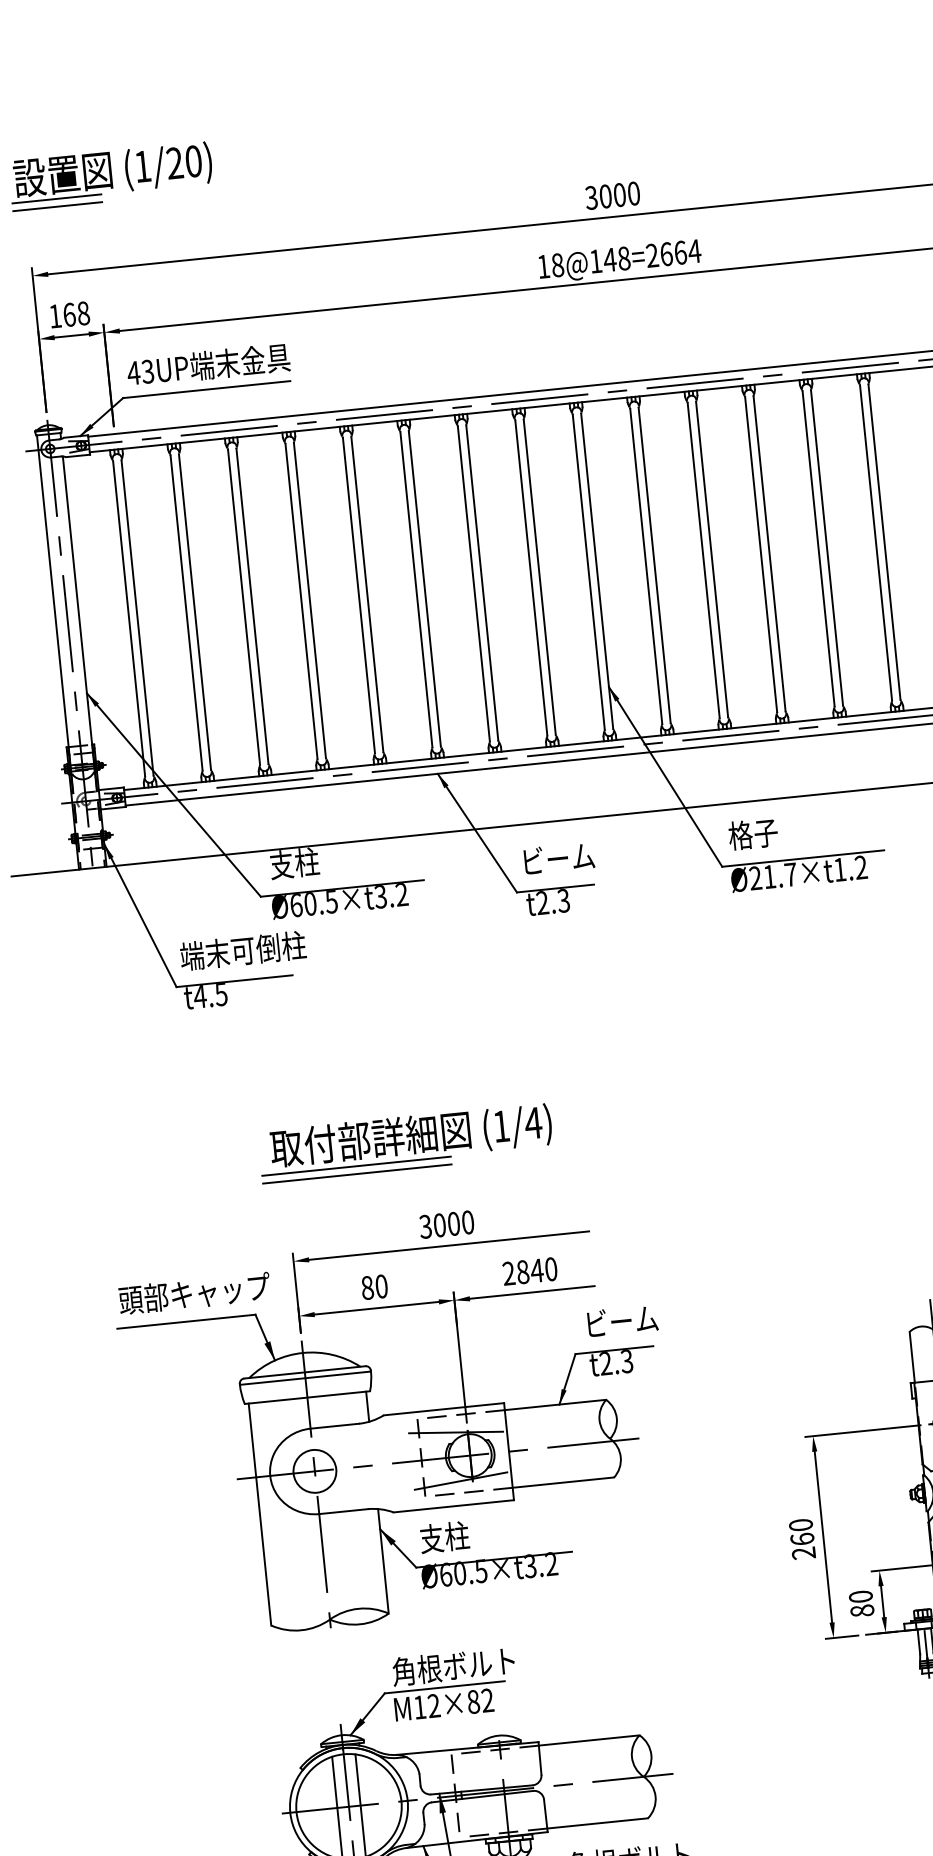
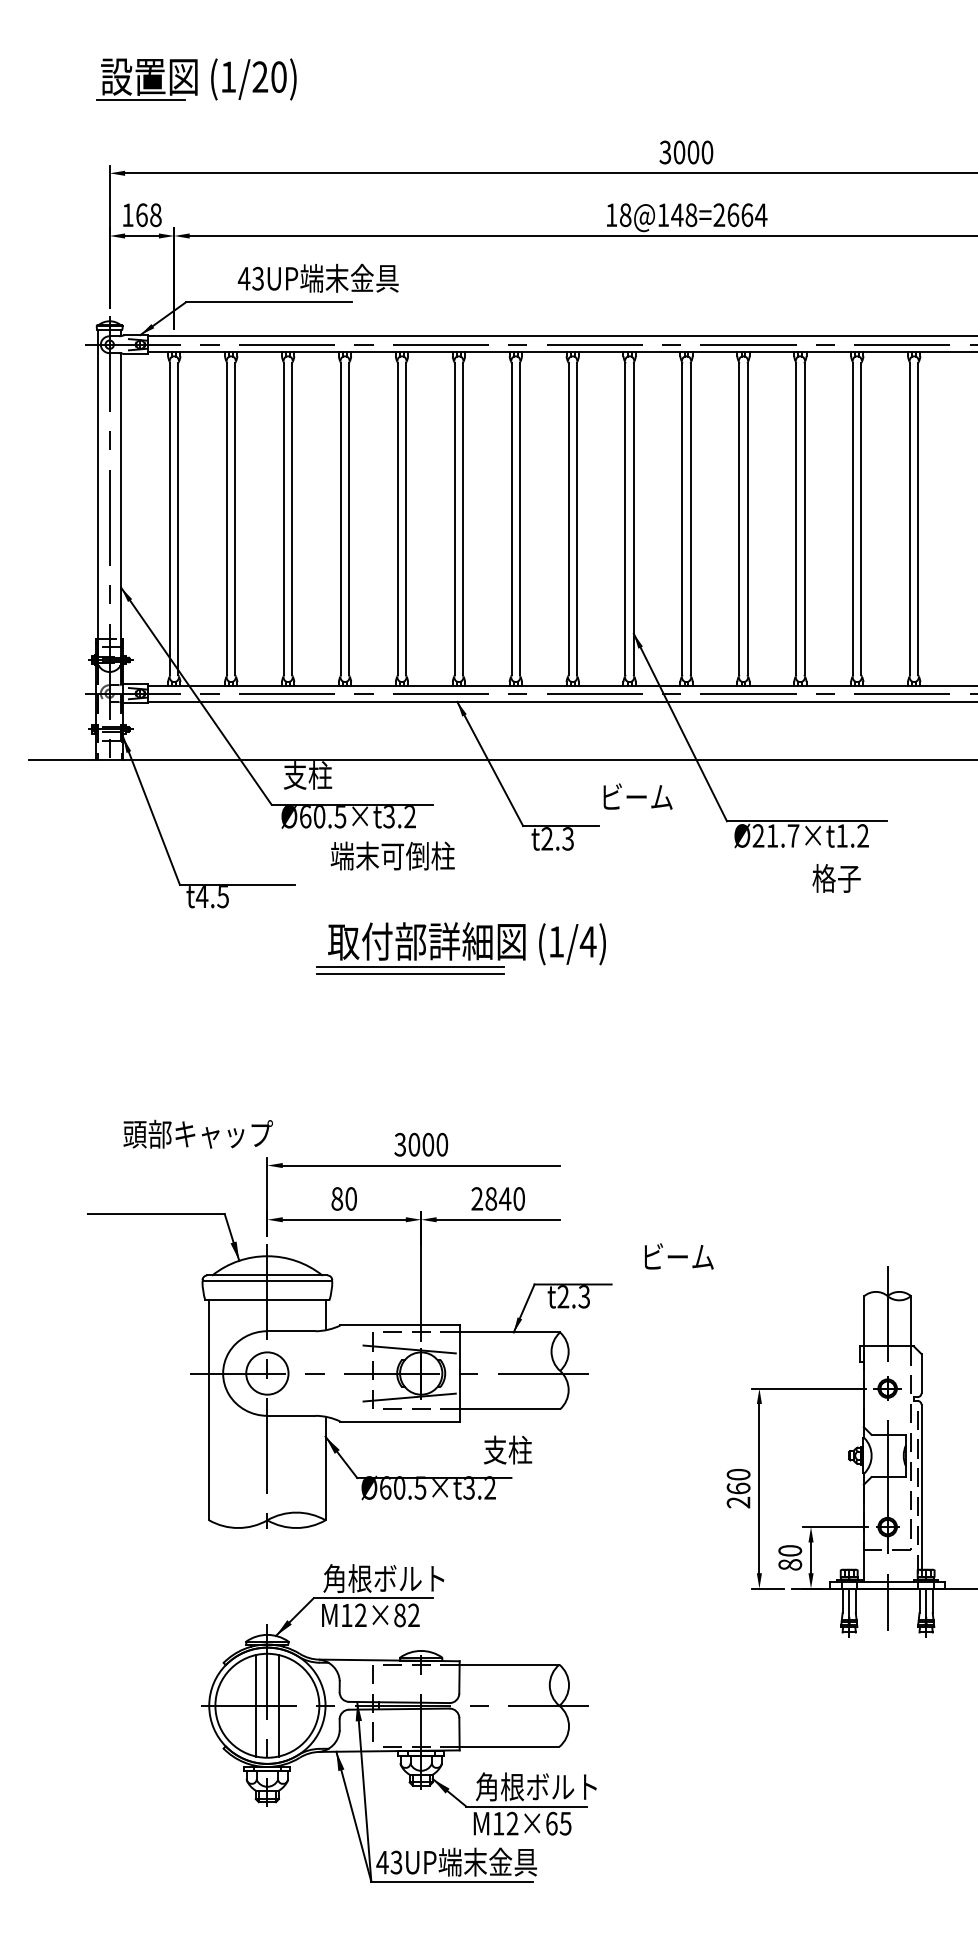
line: (58, 206) -> (141, 107), removed
text: (207, 364) -> (317, 277), moved
text: (753, 834) -> (836, 878), moved
text: (558, 858) -> (637, 796), moved
text: (242, 950) -> (392, 855), moved
part: (405, 1142) -> (460, 948), moved
text: (193, 1292) -> (197, 1133), moved
text: (622, 1320) -> (678, 1256), moved
text: (444, 1536) -> (507, 1449), moved

